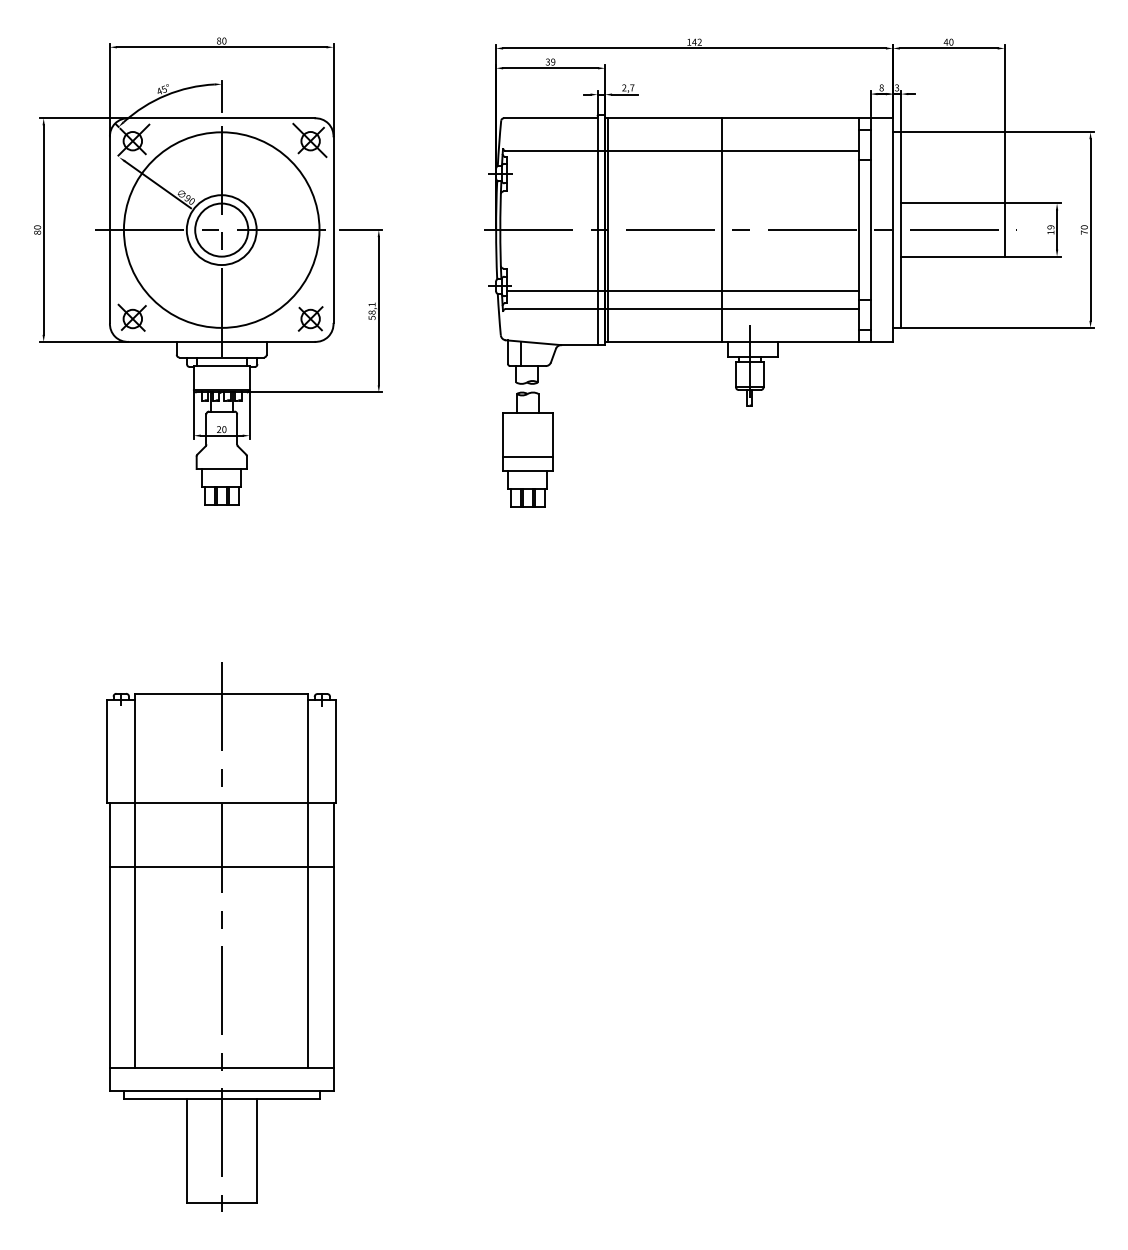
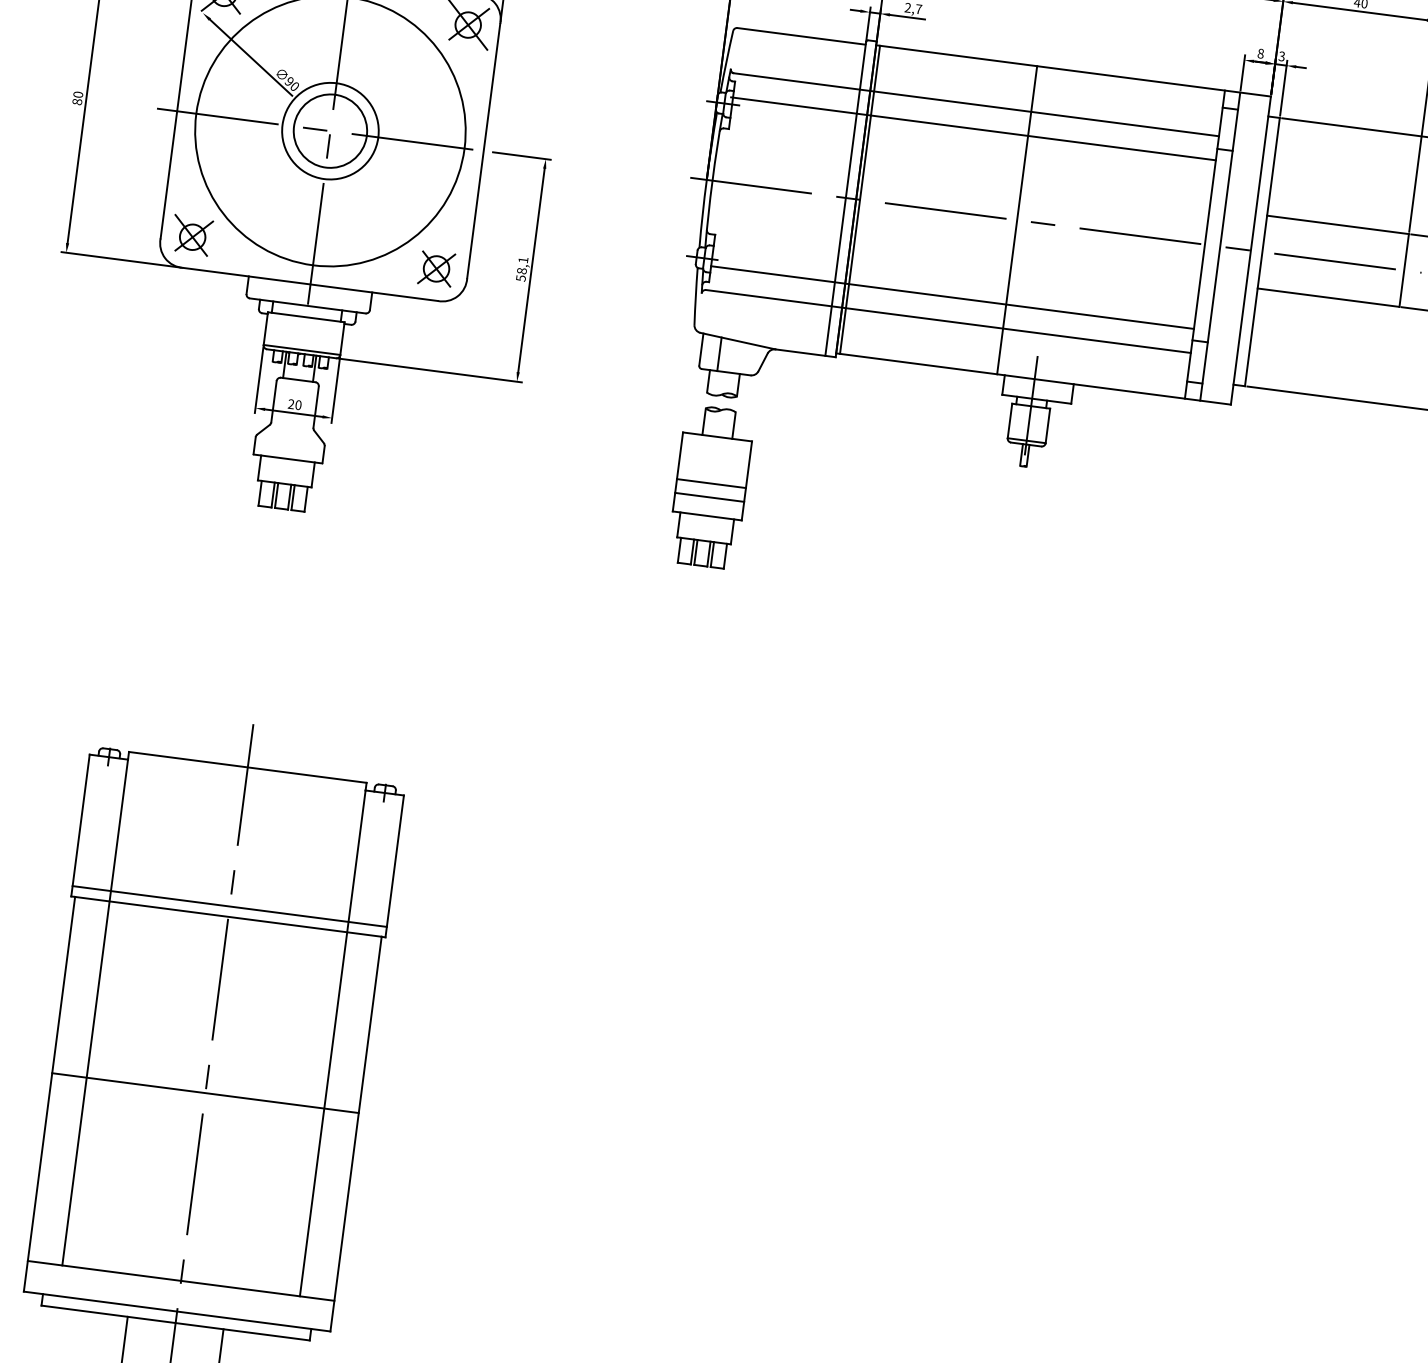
line: (682, 168) -> (973, 128), added
line: (527, 447) -> (711, 483), added
line: (221, 795) -> (229, 906), added
line: (221, 866) -> (205, 1093), moved

